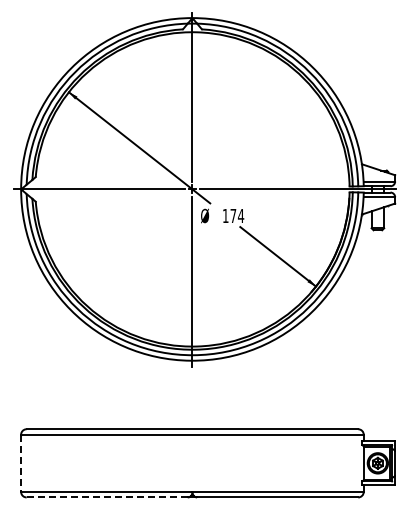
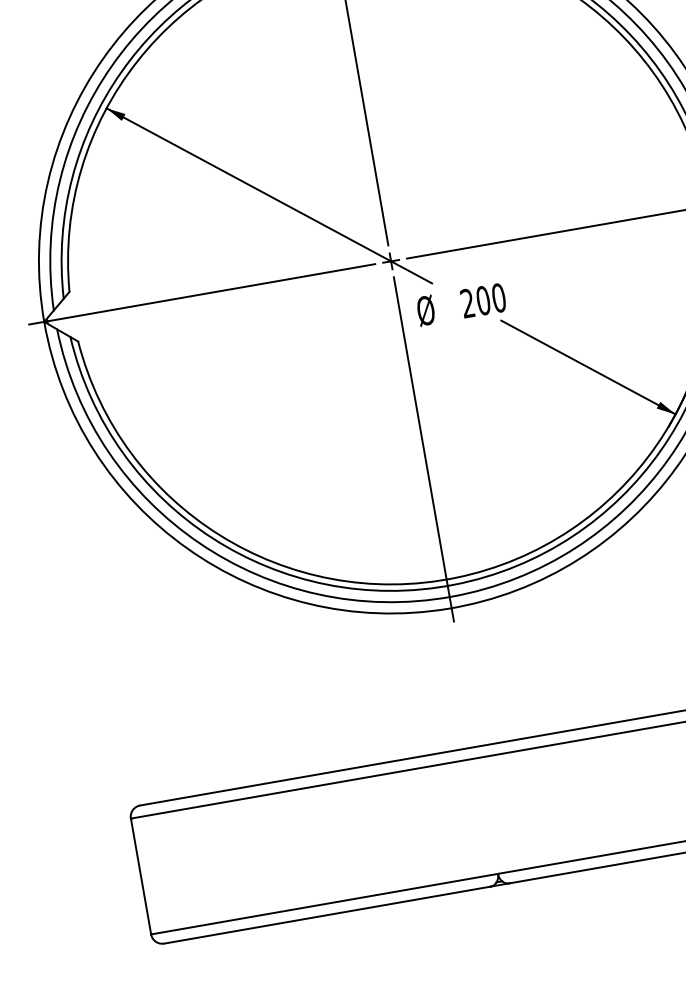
text: (233, 215) -> (483, 299), 174 -> 200
line: (21, 463) -> (141, 876), dashed -> solid
line: (107, 497) -> (327, 915), dashed -> solid

